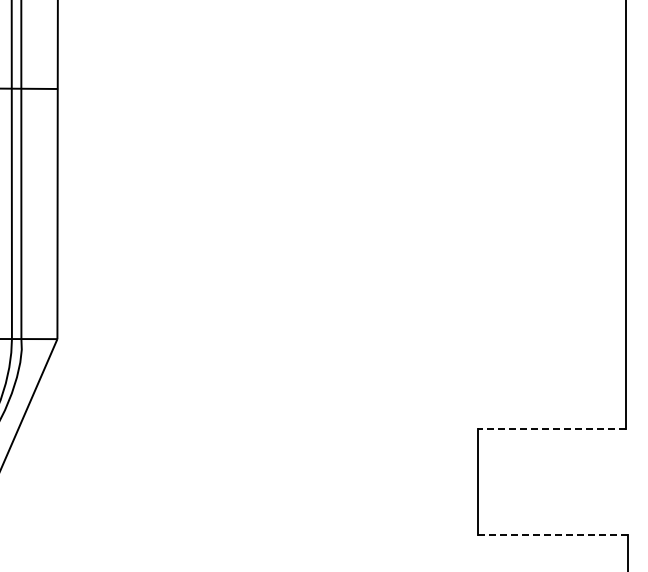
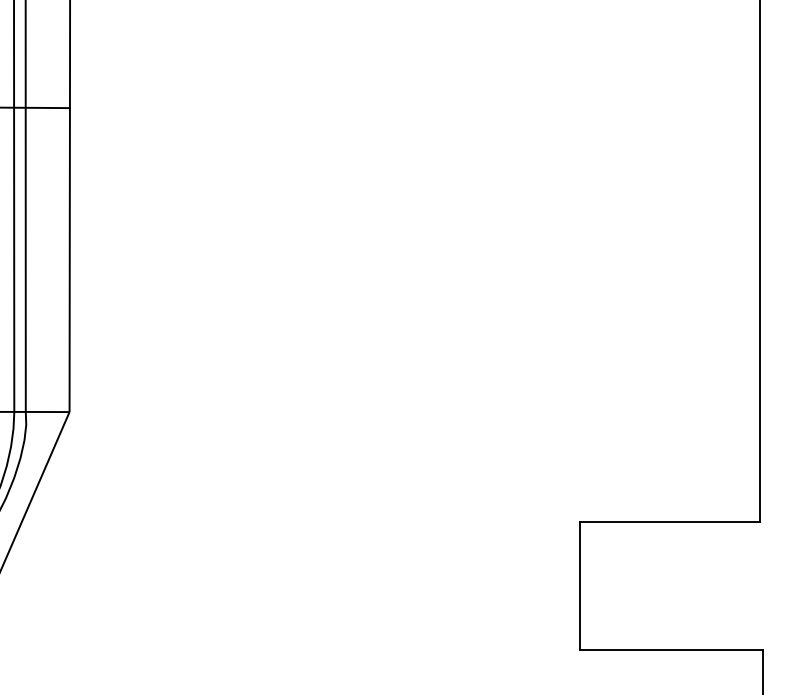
line: (551, 429) -> (669, 521), dashed -> solid
line: (553, 534) -> (672, 649), dashed -> solid

